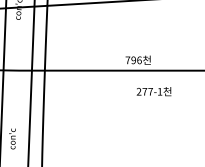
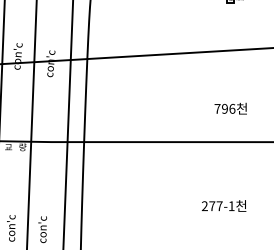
text: (138, 60) -> (230, 108), moved
text: (154, 91) -> (224, 205), moved

